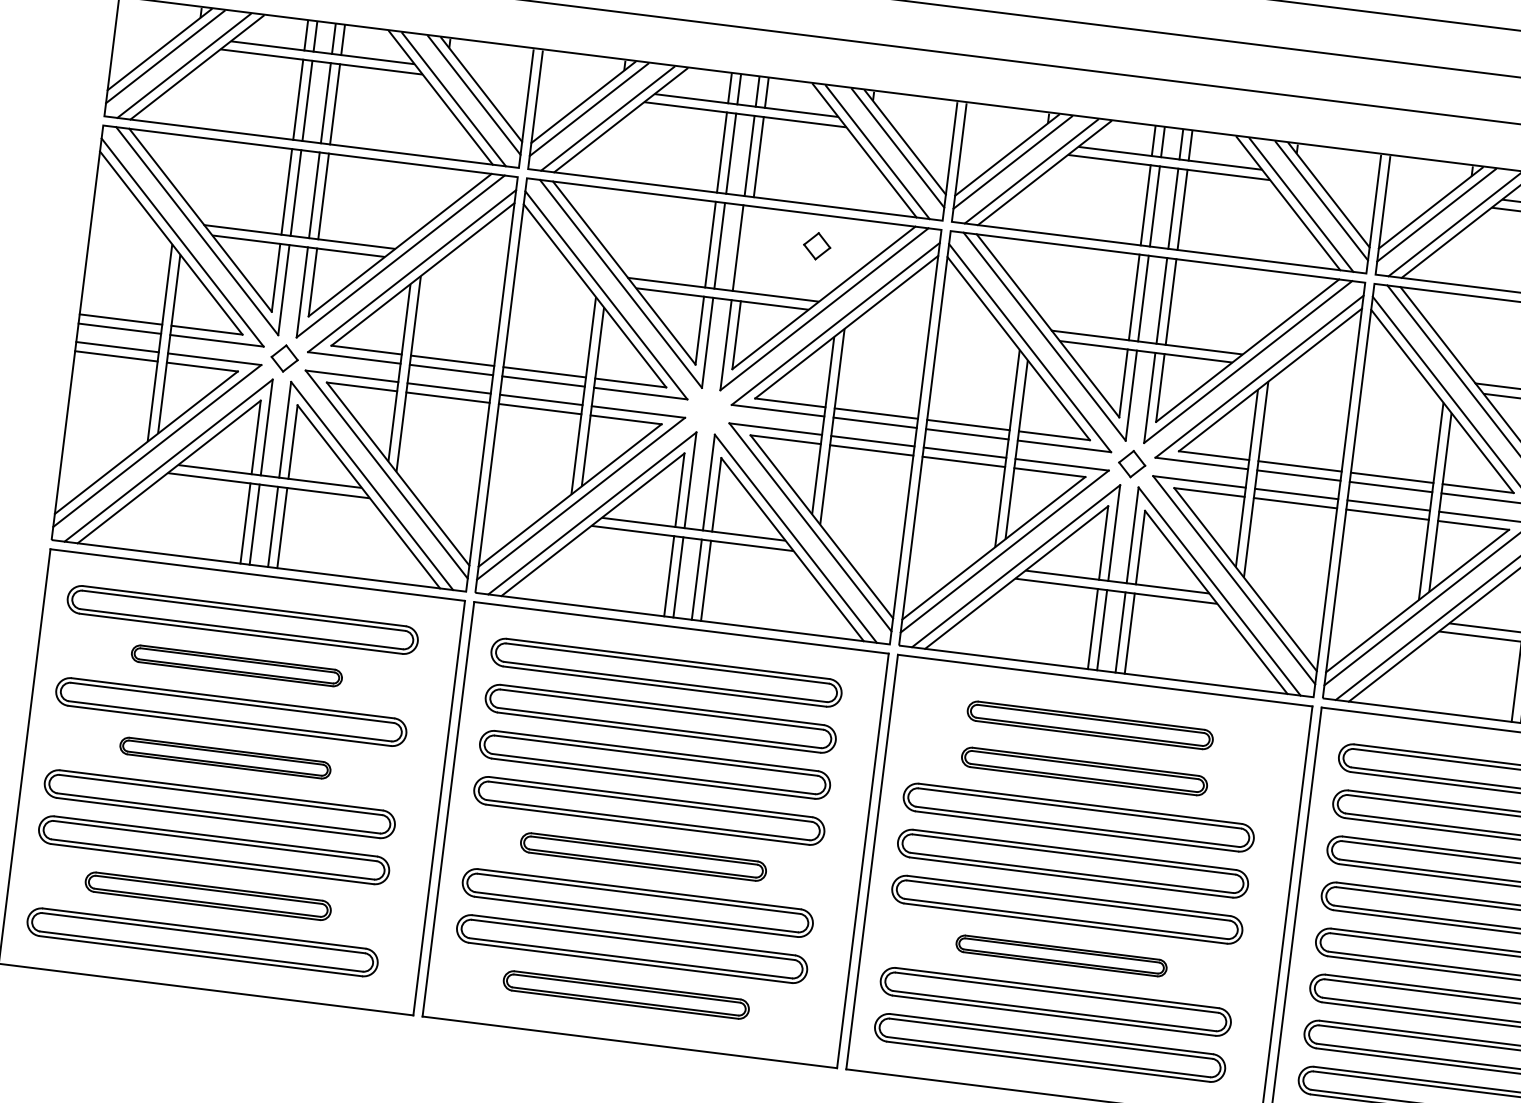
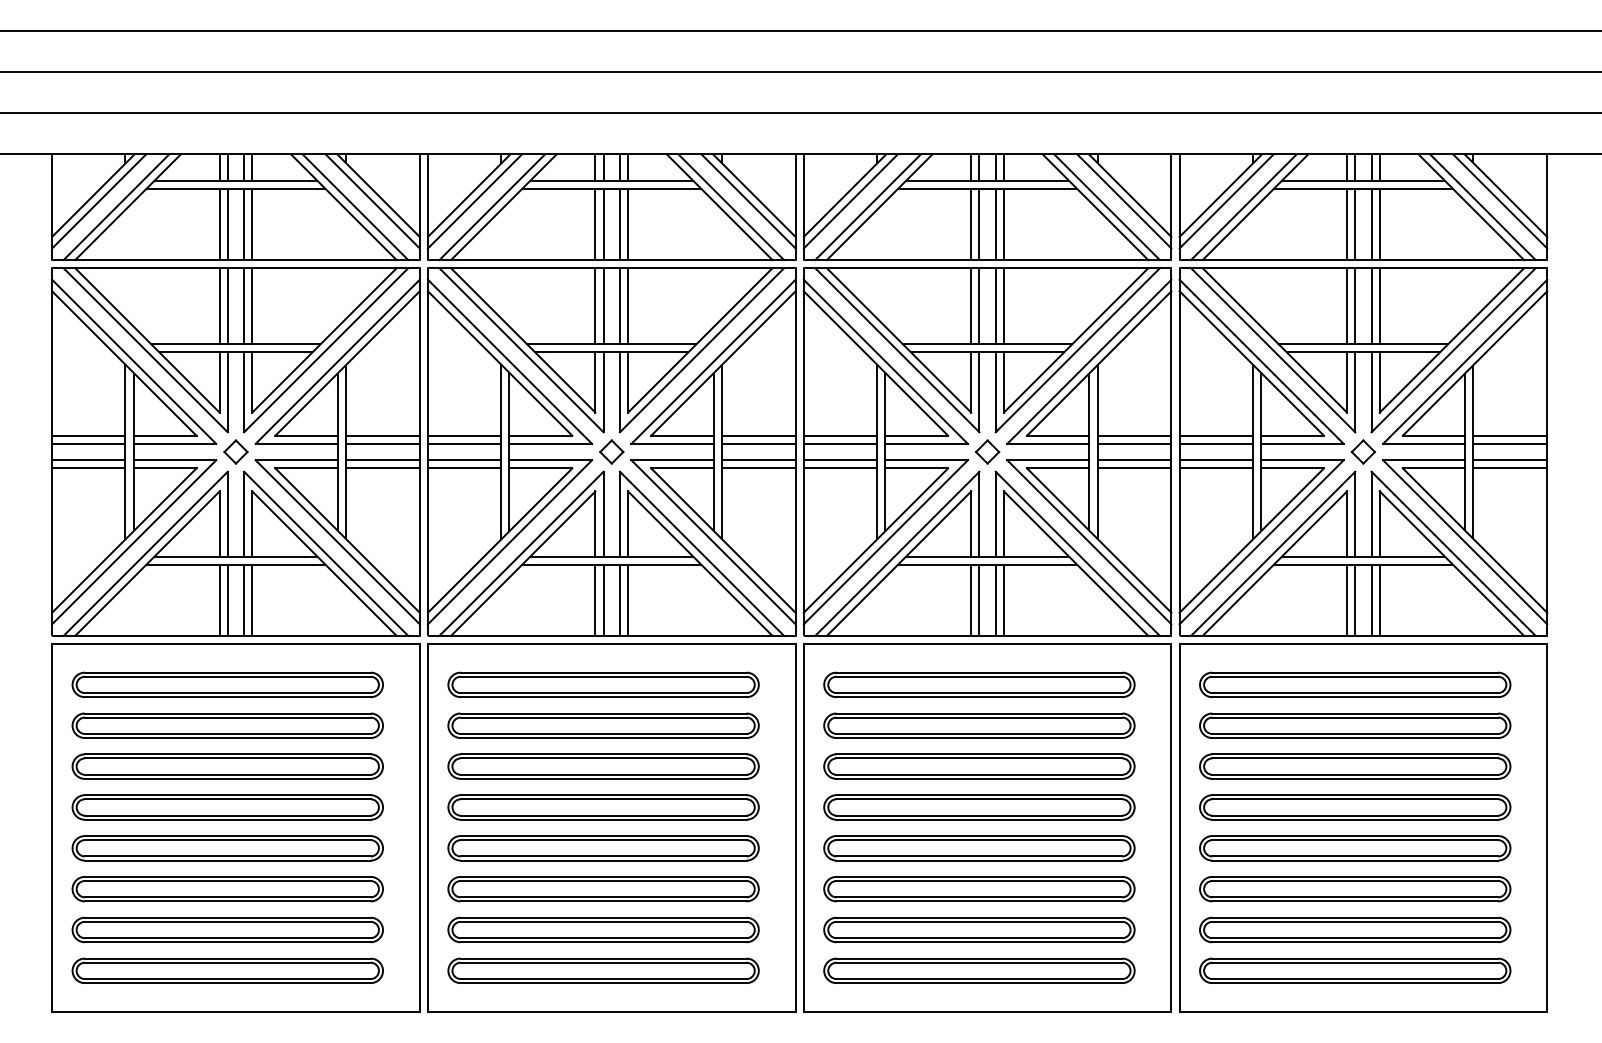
part: (816, 245) -> (611, 451), moved
line: (747, 249) -> (628, 306), added
part: (236, 665) -> (227, 725), size x1.67
part: (1090, 725) -> (979, 684), size x1.43
part: (225, 758) -> (227, 807), size x1.67
part: (1084, 771) -> (979, 725), size x1.43
part: (643, 857) -> (603, 848), size x1.43
part: (208, 895) -> (227, 929), size x1.43
part: (1061, 956) -> (979, 889), size x1.67
part: (626, 994) -> (603, 970), size x1.43

